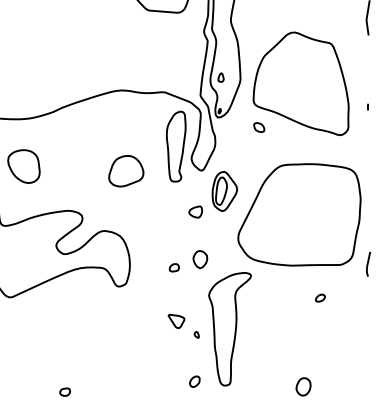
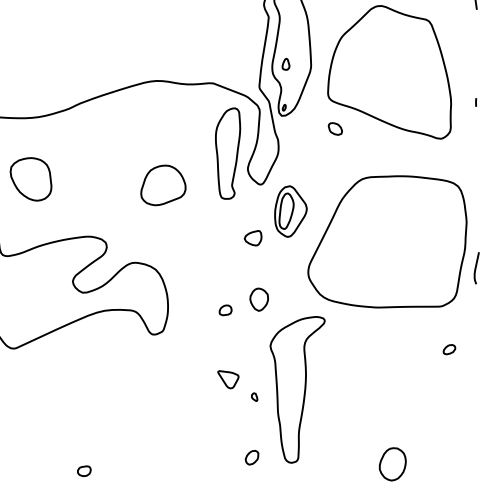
curve: (368, 263) -> (476, 267), moved
part: (320, 297) -> (449, 348), moved
part: (303, 386) -> (392, 463), size x1.43

